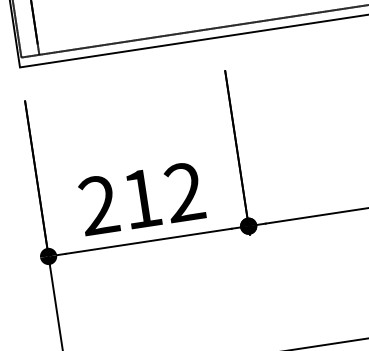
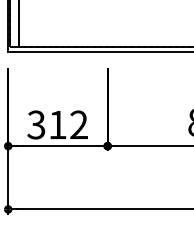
text: (98, 204) -> (36, 124), 212 -> 312

